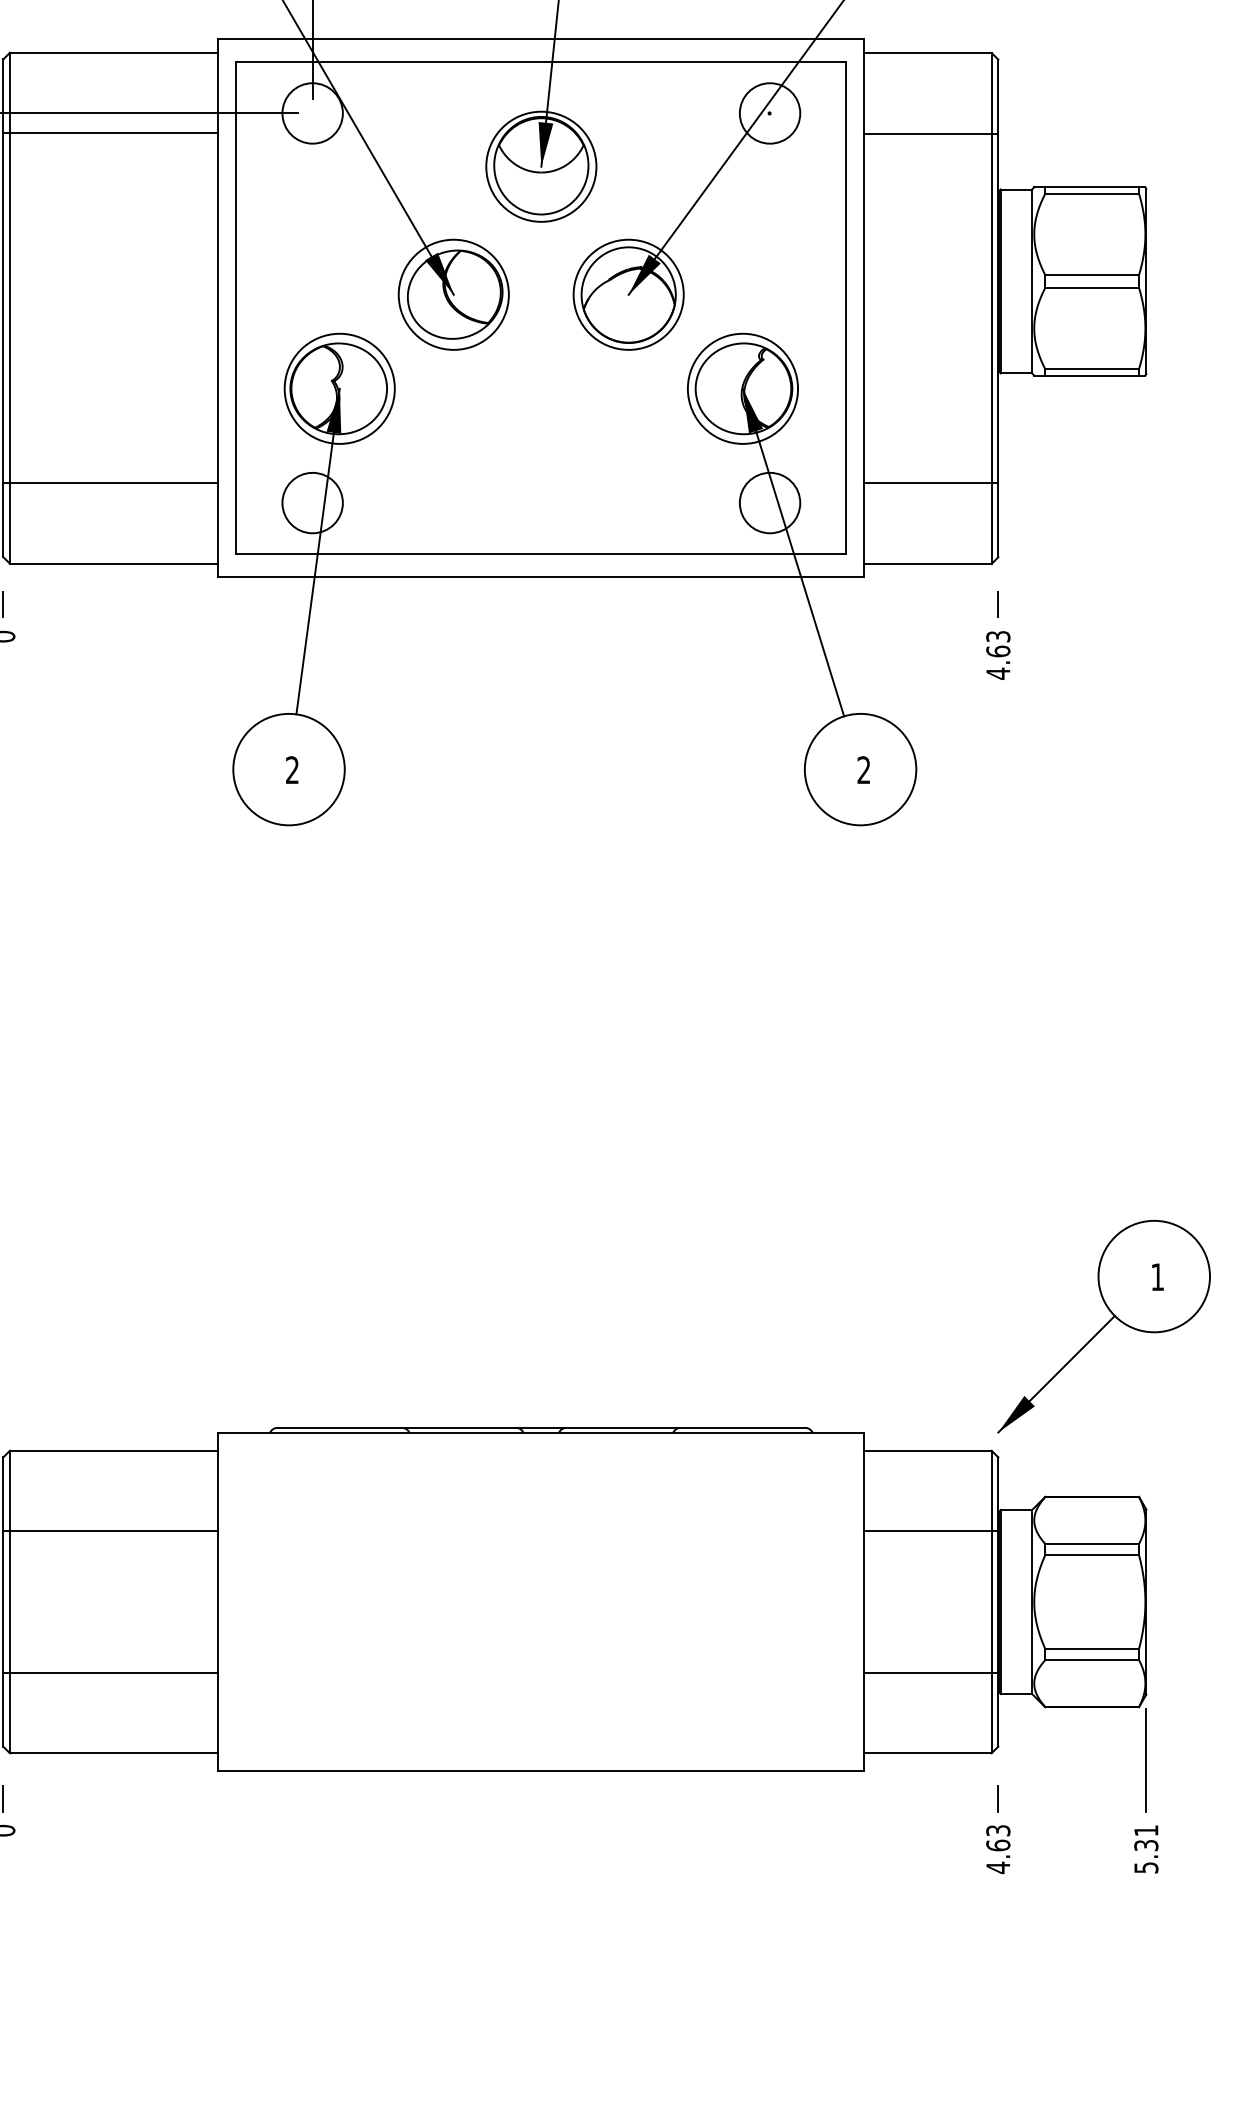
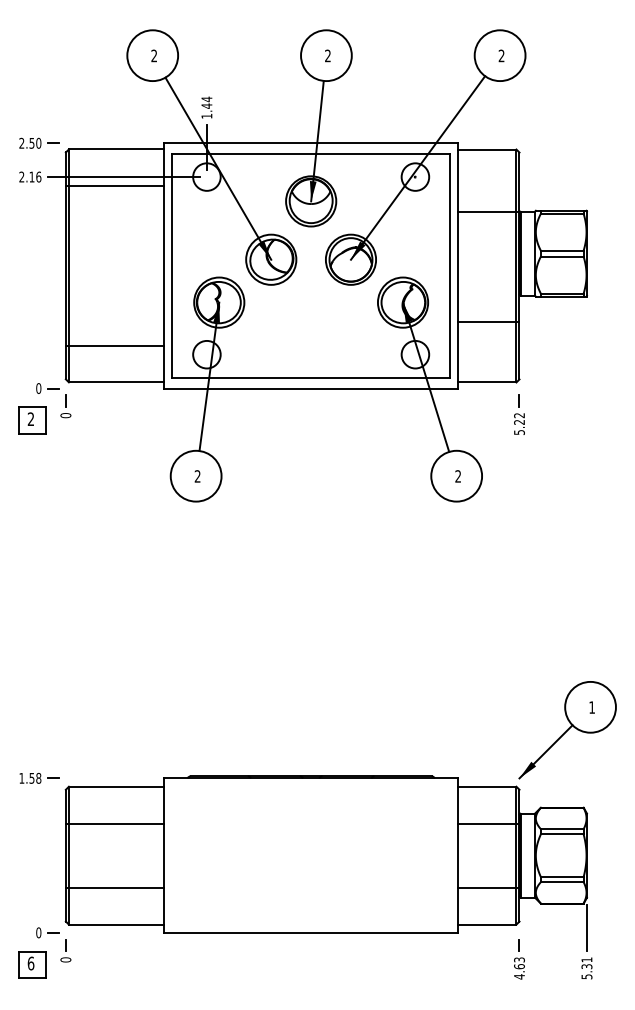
line: (930, 134) -> (488, 212), moved
line: (930, 482) -> (488, 321), moved
text: (998, 656) -> (519, 424), 4.63 -> 5.22

